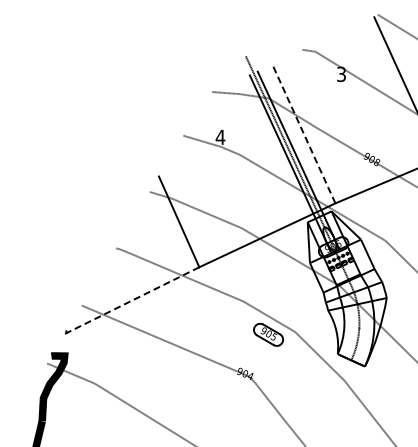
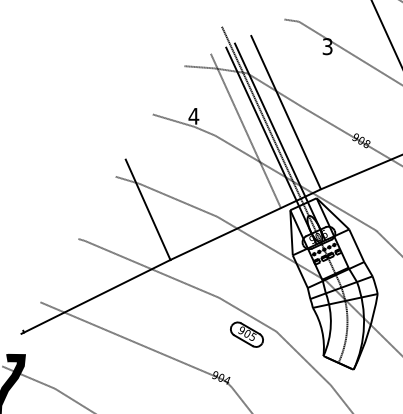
line: (303, 133) -> (285, 112), dashed -> solid
line: (267, 150) -> (245, 130), added
line: (131, 300) -> (95, 296), dashed -> solid

